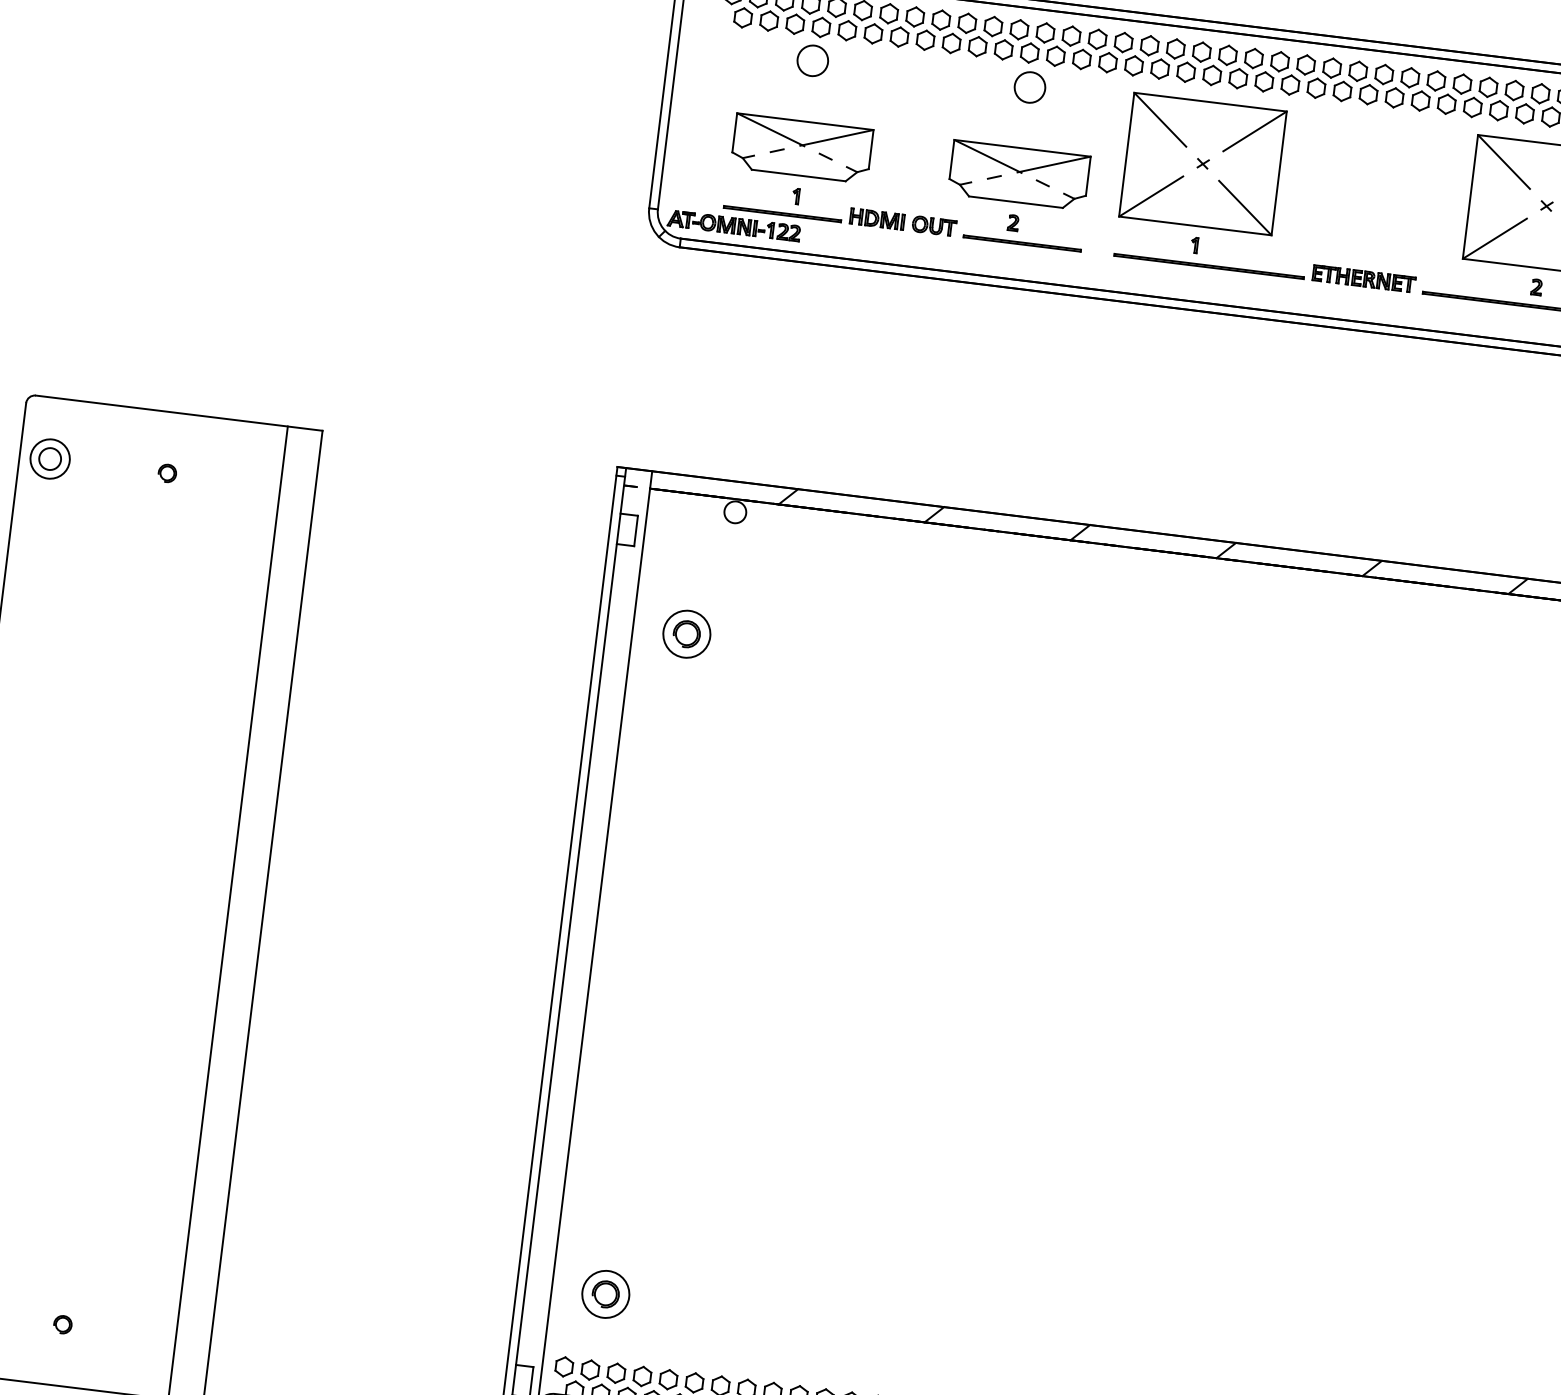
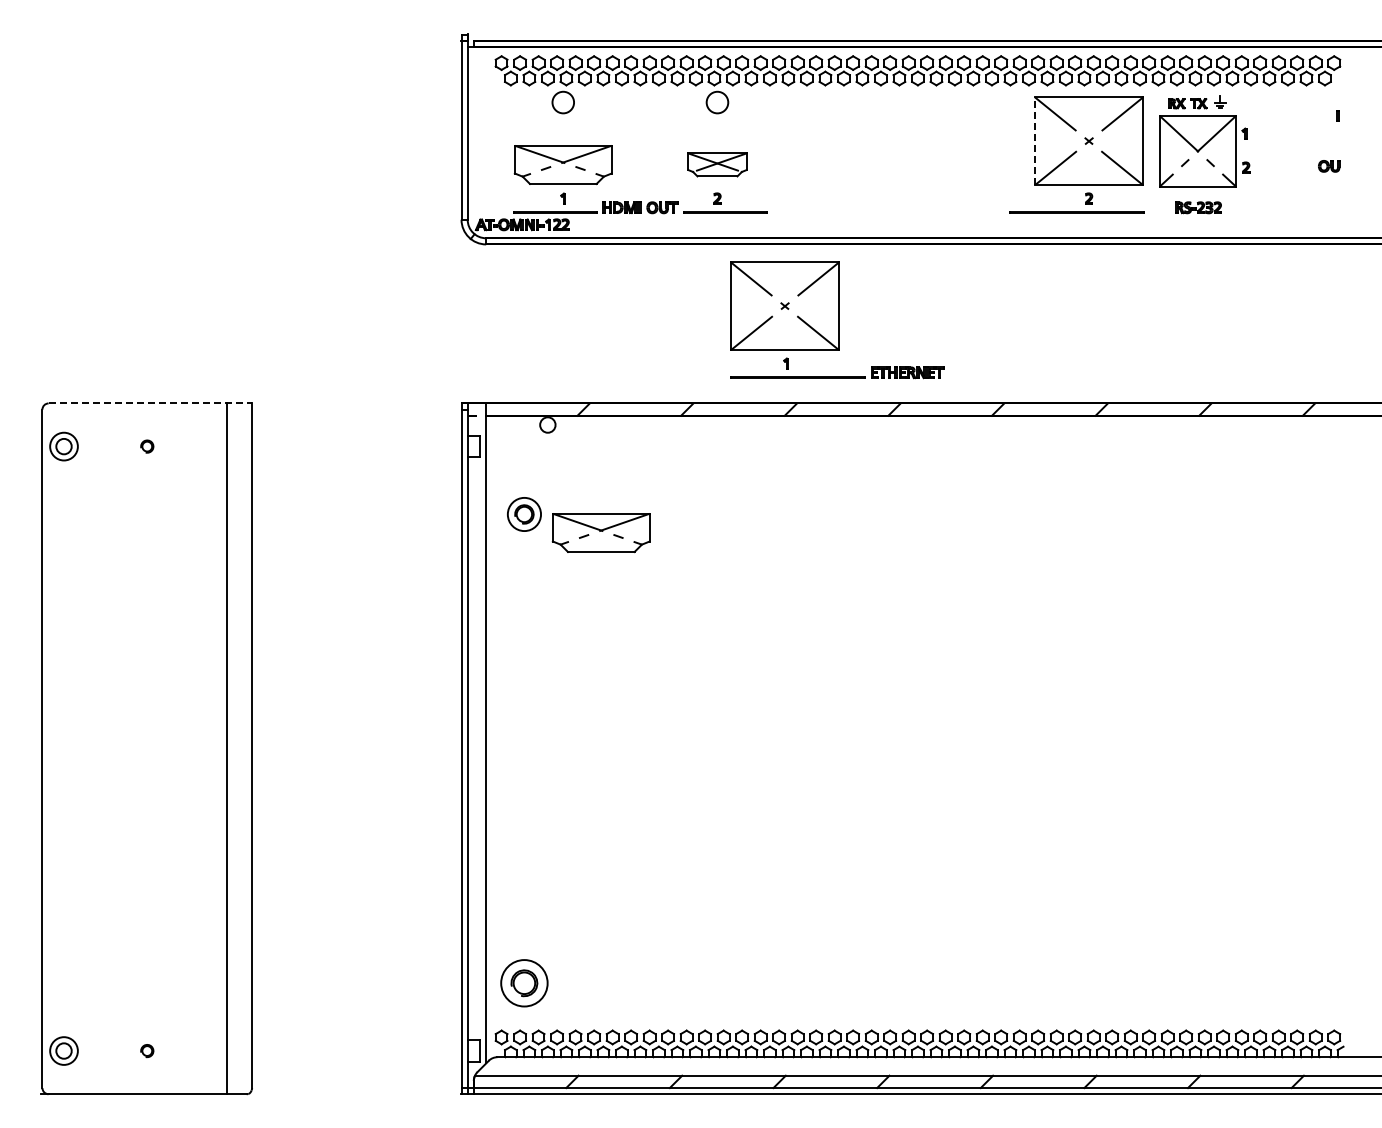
part: (1019, 174) -> (717, 164), size x0.6
part: (1274, 193) -> (837, 320), moved
line: (1469, 197) -> (1034, 141), solid -> dashed
line: (179, 413) -> (150, 403), solid -> dashed
part: (790, 674) -> (600, 533), added
part: (606, 1293) -> (524, 982), size x1.4

